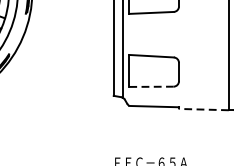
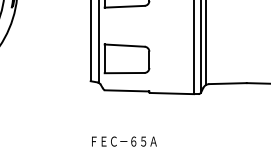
line: (151, 87) -> (124, 73), dashed -> solid
line: (203, 109) -> (171, 93), dashed -> solid

